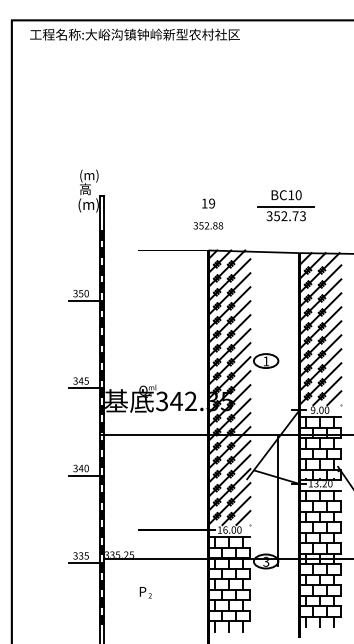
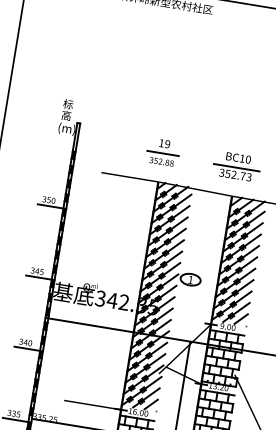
text: (88, 175) -> (70, 104), (m) -> 标
part: (285, 205) -> (236, 166), moved
line: (208, 215) -> (163, 153), added

